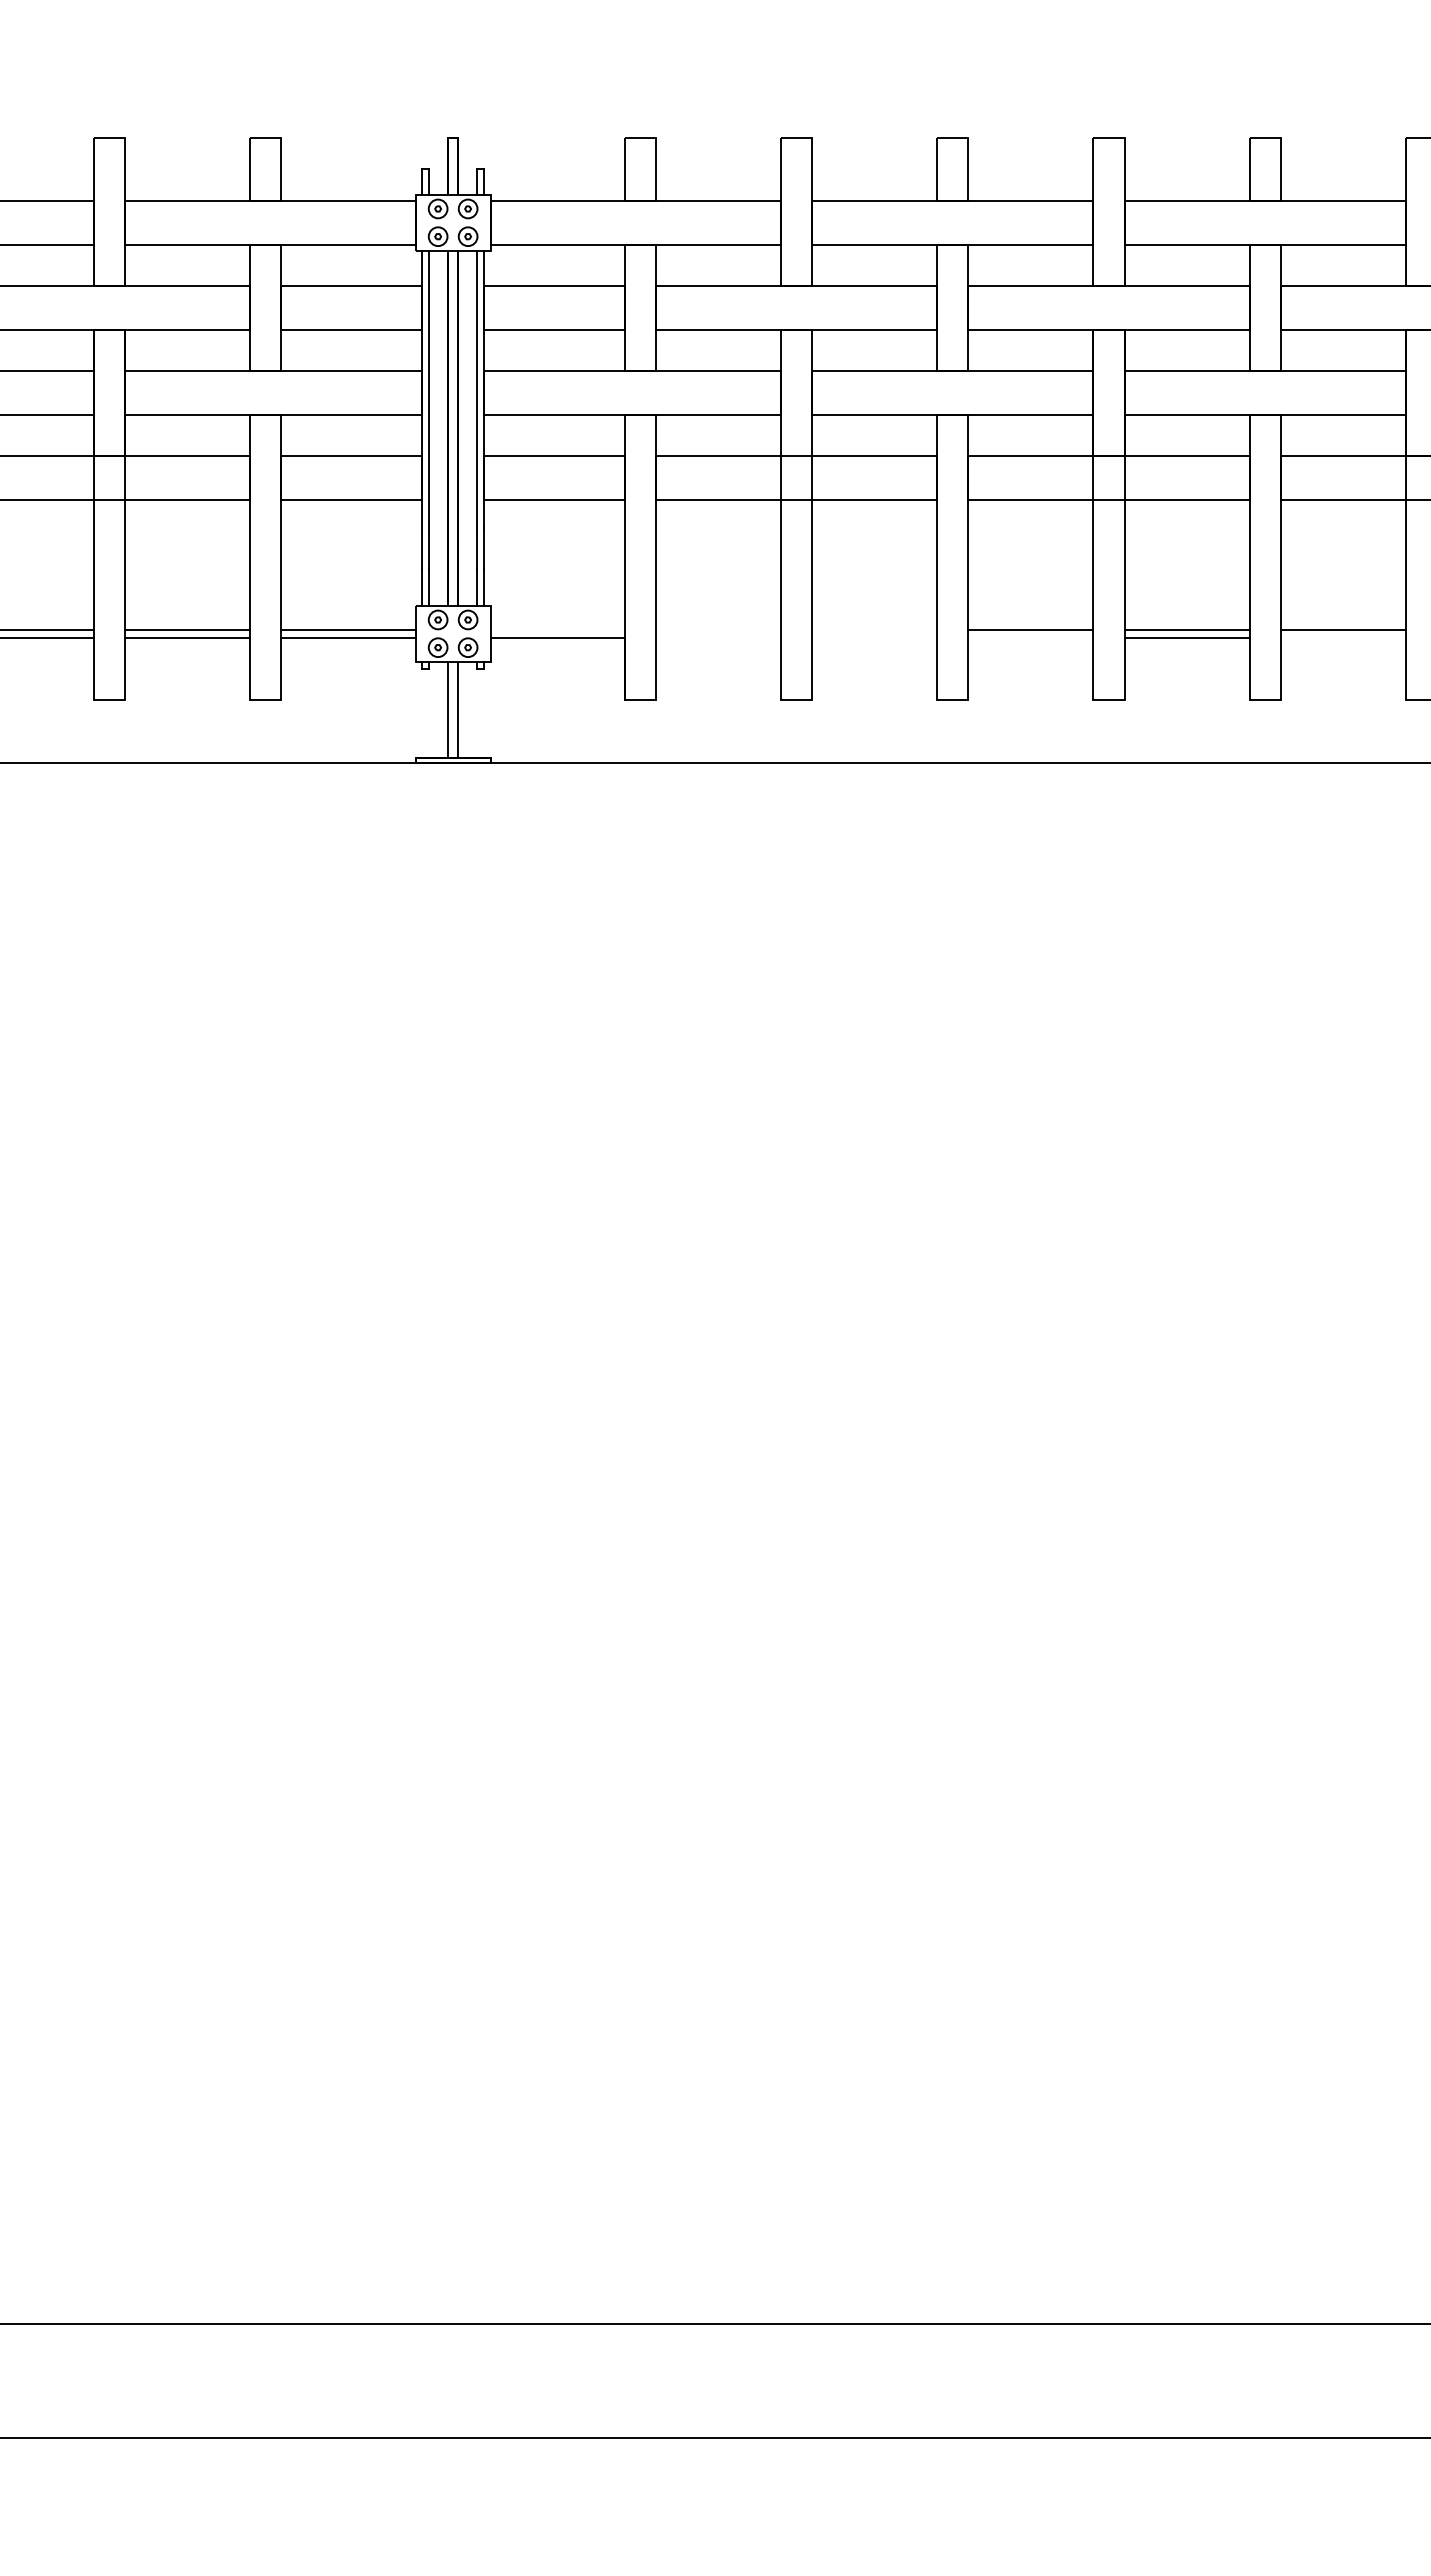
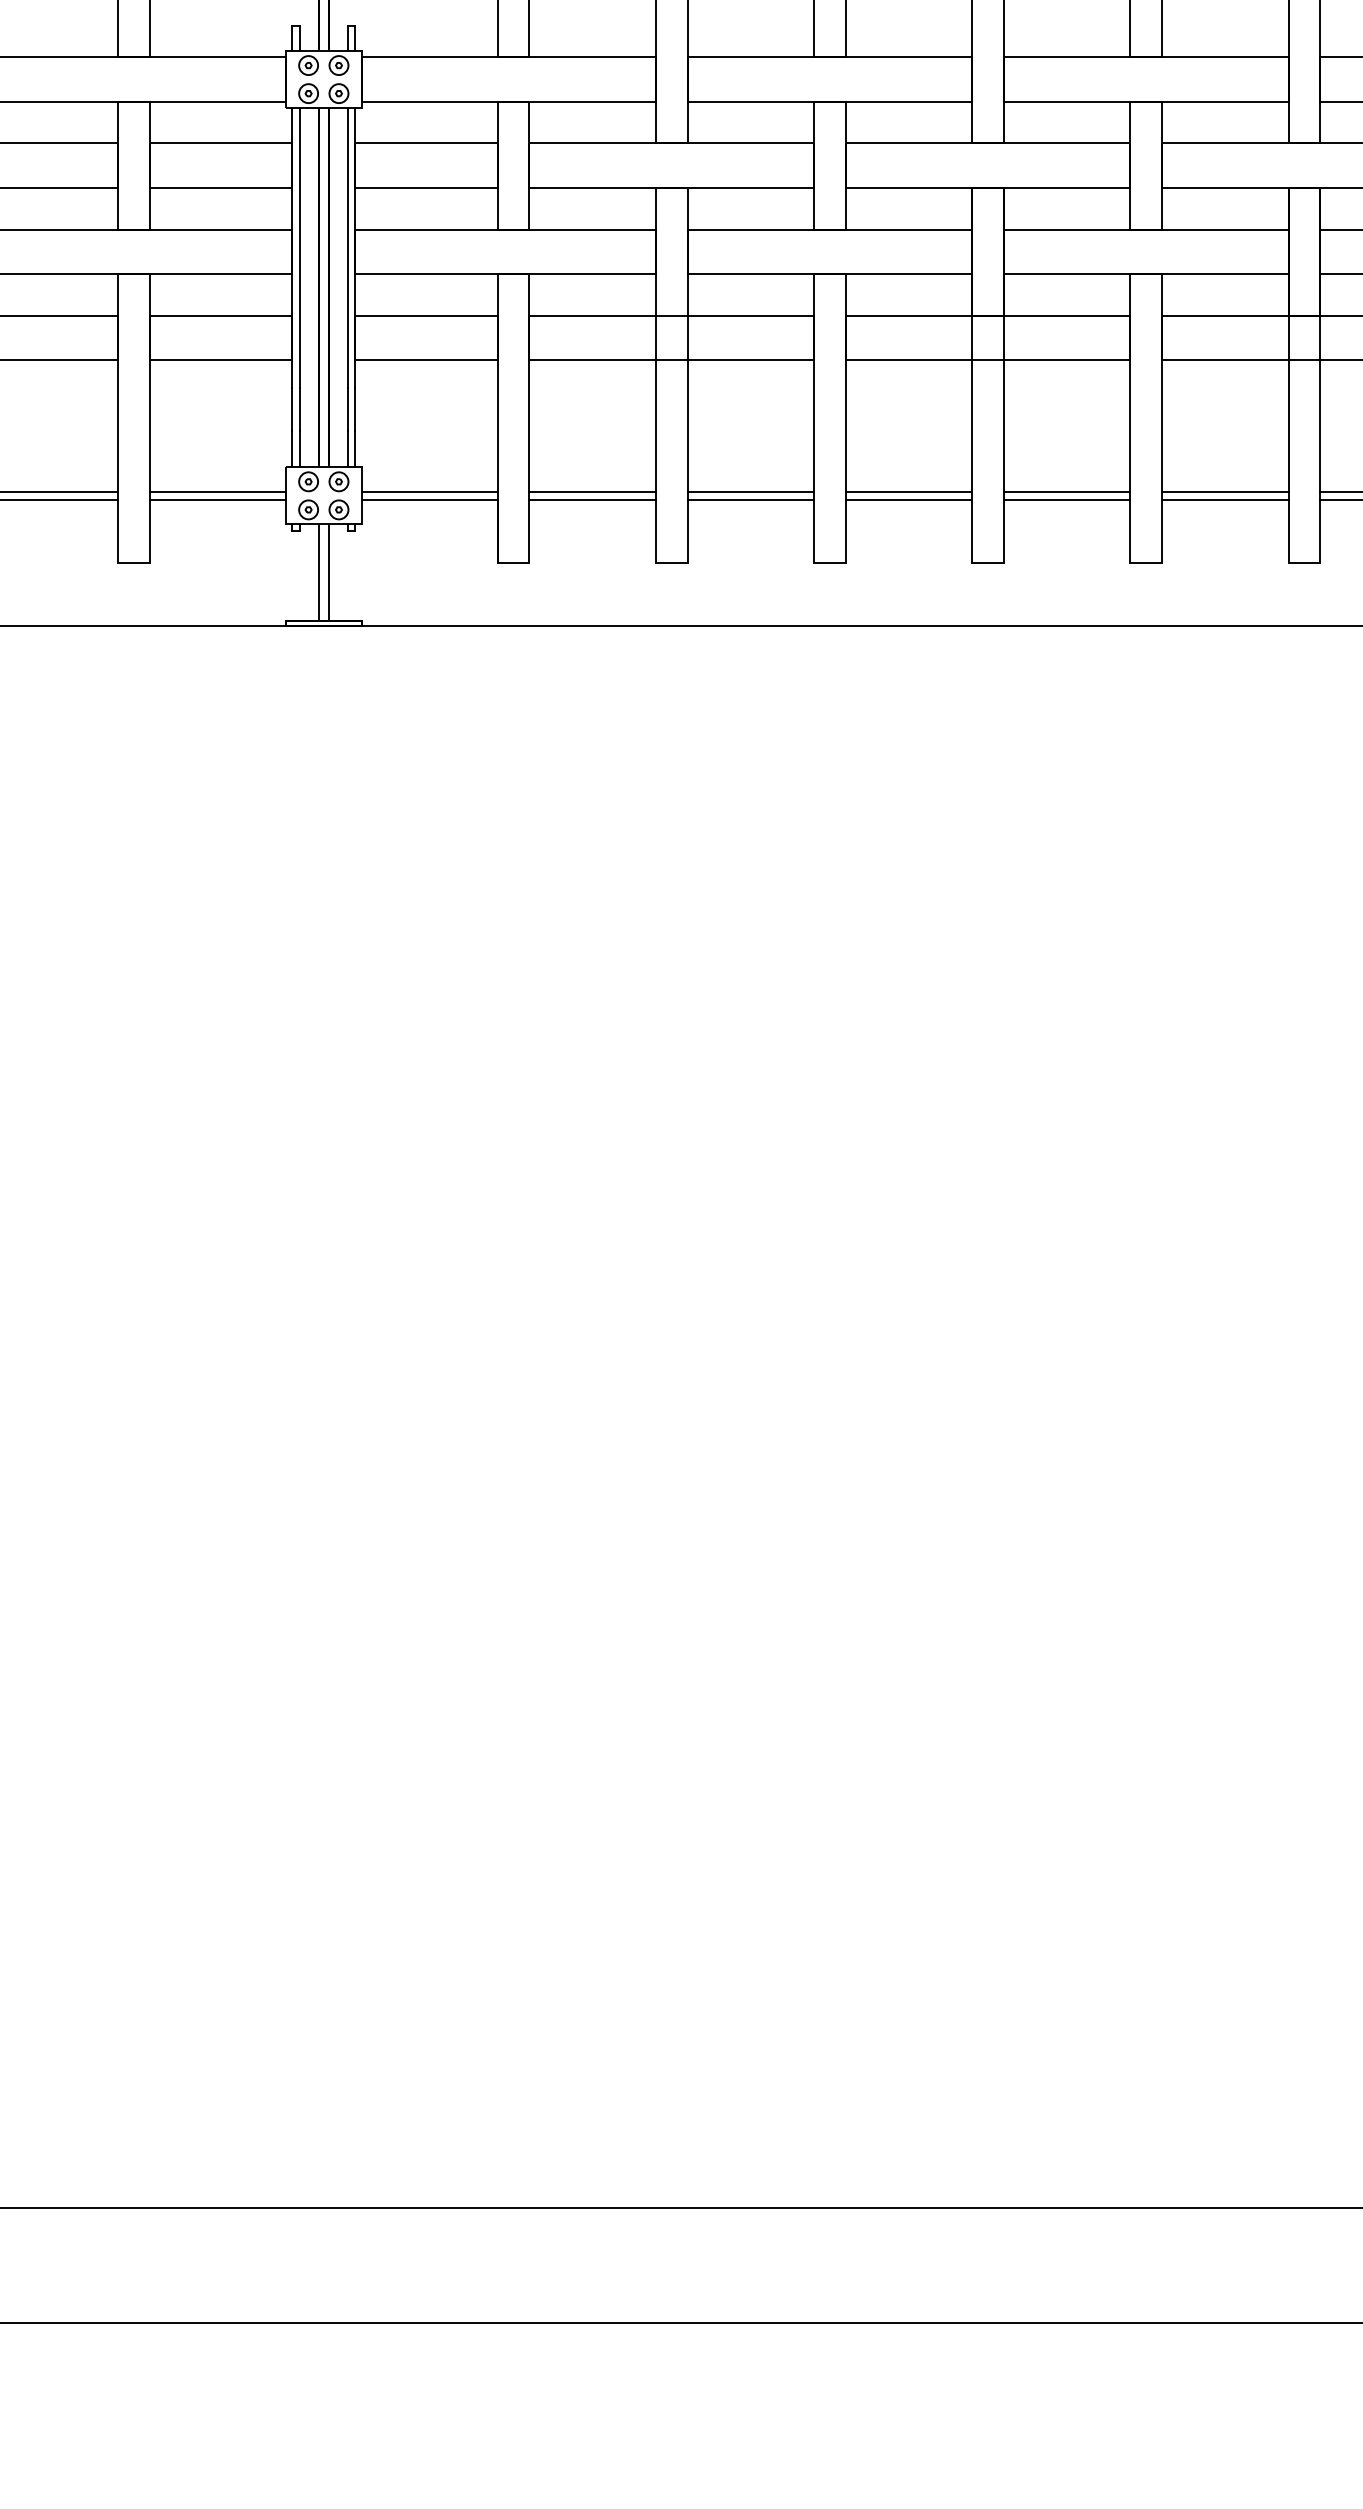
line: (557, 630) -> (429, 492), added
line: (718, 630) -> (592, 492), added
line: (874, 630) -> (750, 492), added
line: (718, 637) -> (592, 499), added
line: (874, 637) -> (750, 499), added
line: (1030, 637) -> (908, 499), added
line: (1342, 637) -> (1224, 499), added

